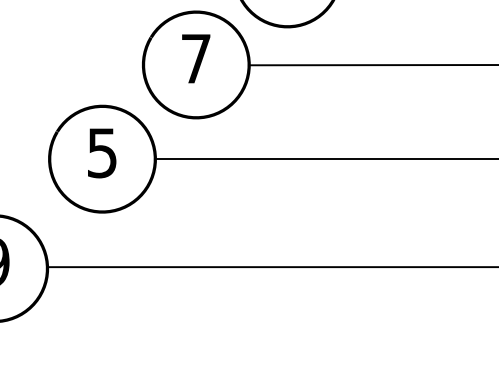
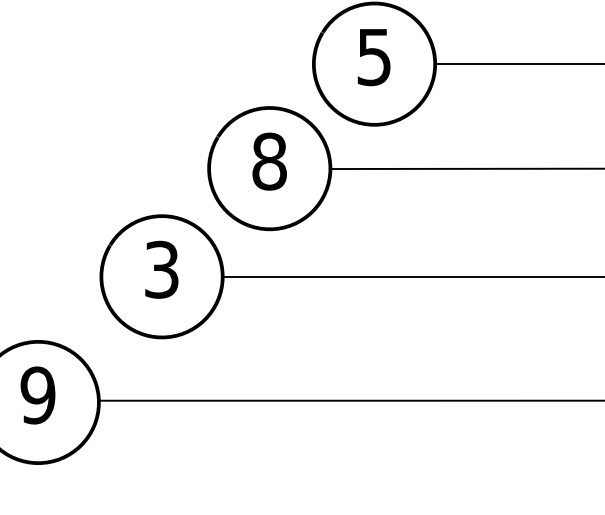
text: (196, 58) -> (269, 161), 7 -> 8
text: (102, 152) -> (161, 269), 5 -> 3

